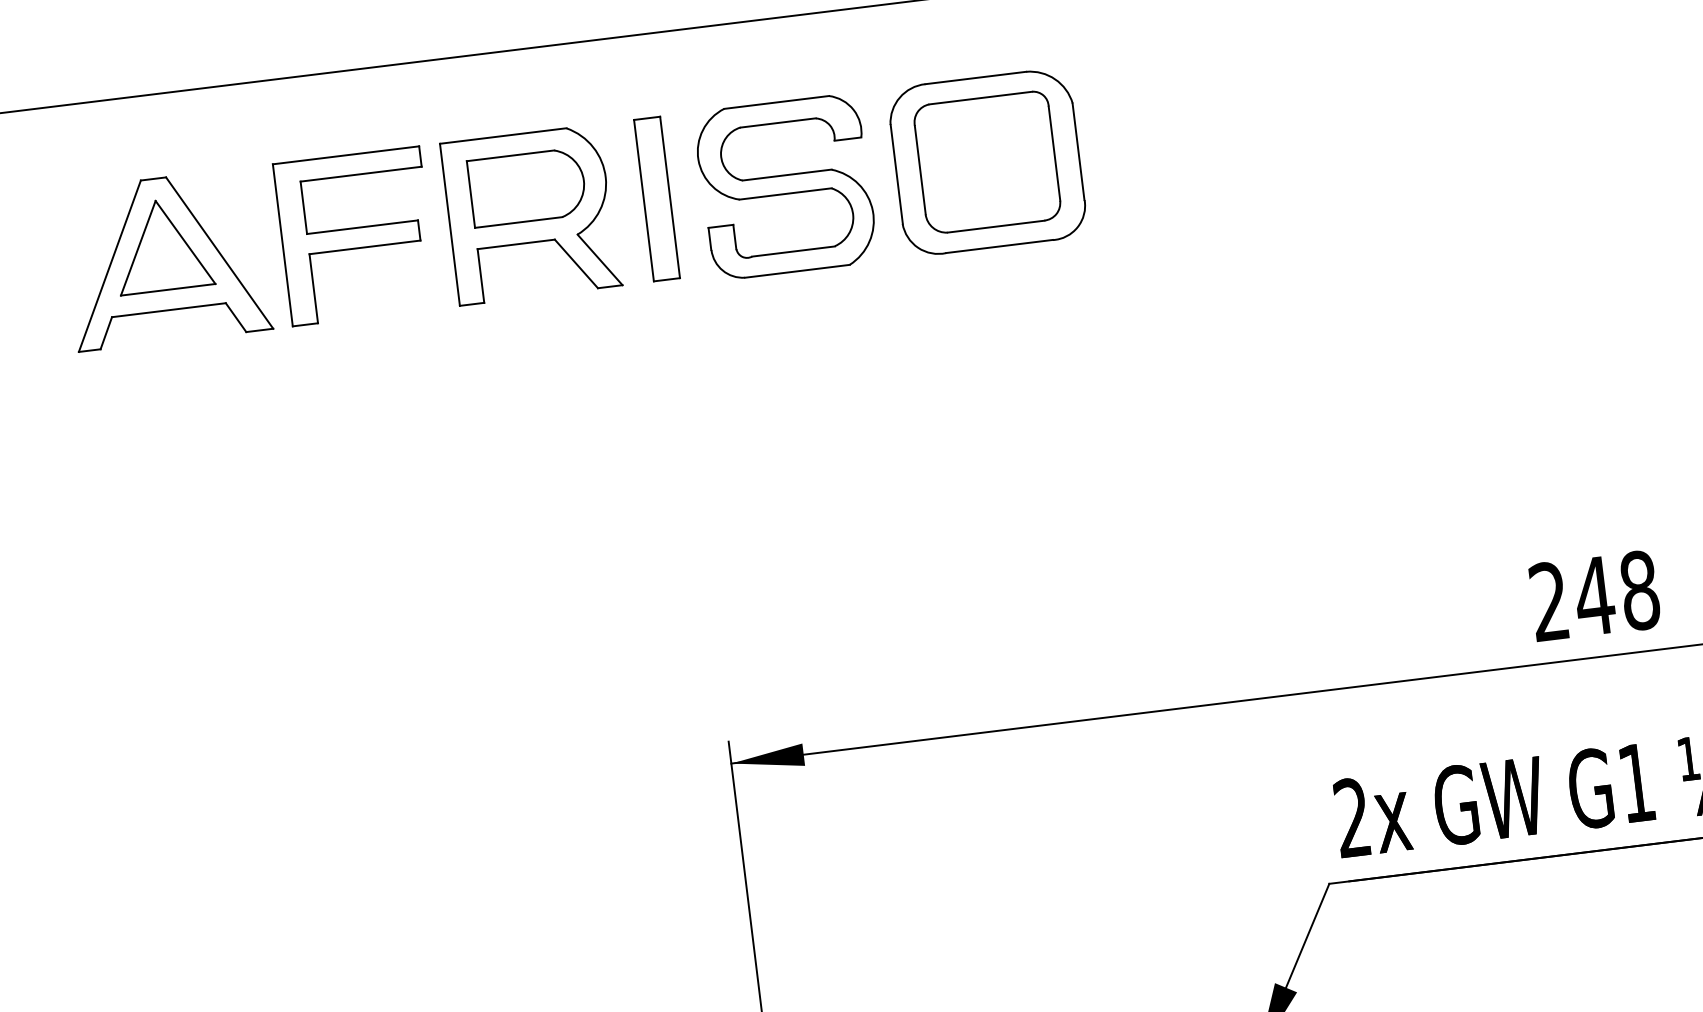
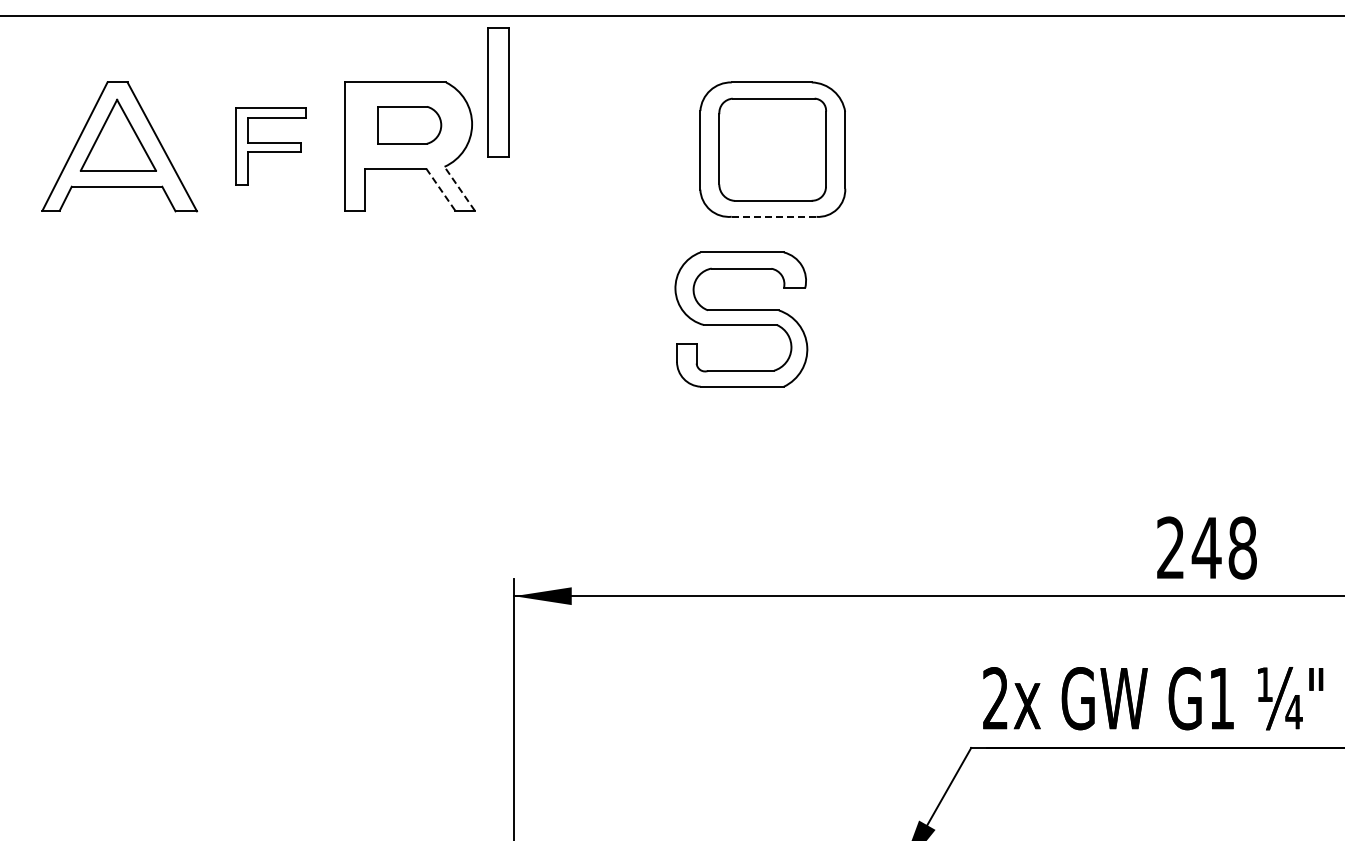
part: (786, 186) -> (741, 319), moved
part: (527, 188) -> (409, 125), size x0.7
part: (657, 198) -> (498, 92), moved
part: (355, 235) -> (270, 146), size x0.6
line: (1000, 246) -> (774, 216), solid -> dashed
line: (599, 259) -> (459, 188), solid -> dashed
line: (575, 263) -> (440, 189), solid -> dashed

